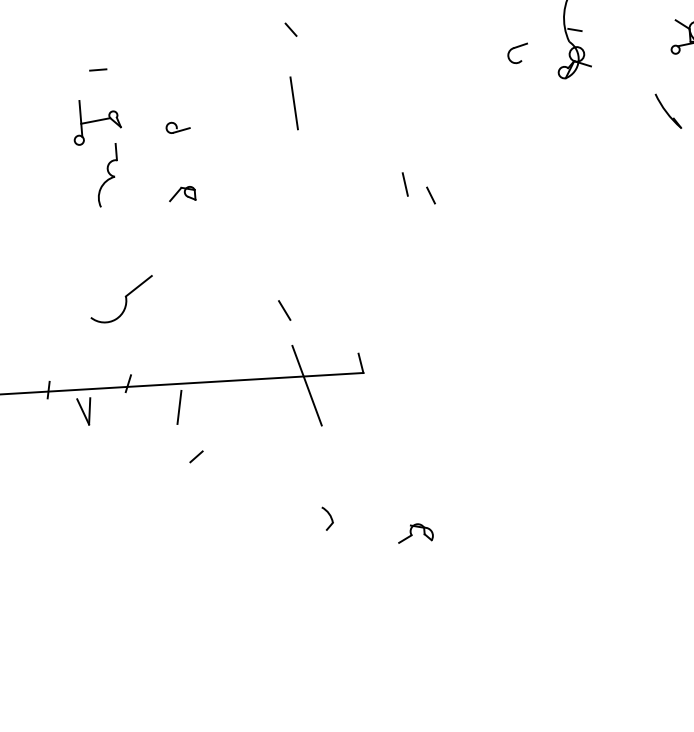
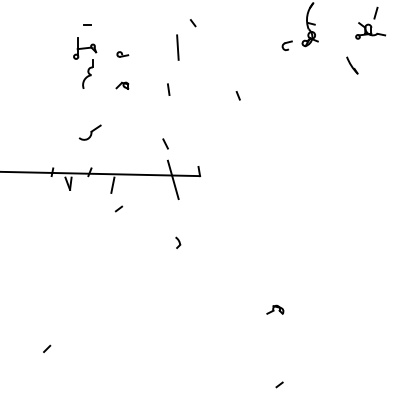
line: (291, 30) -> (193, 23), moved
part: (516, 53) -> (286, 45), moved
line: (404, 184) -> (168, 89), moved
part: (120, 299) -> (89, 132), size x0.71
part: (415, 532) -> (275, 309), moved

